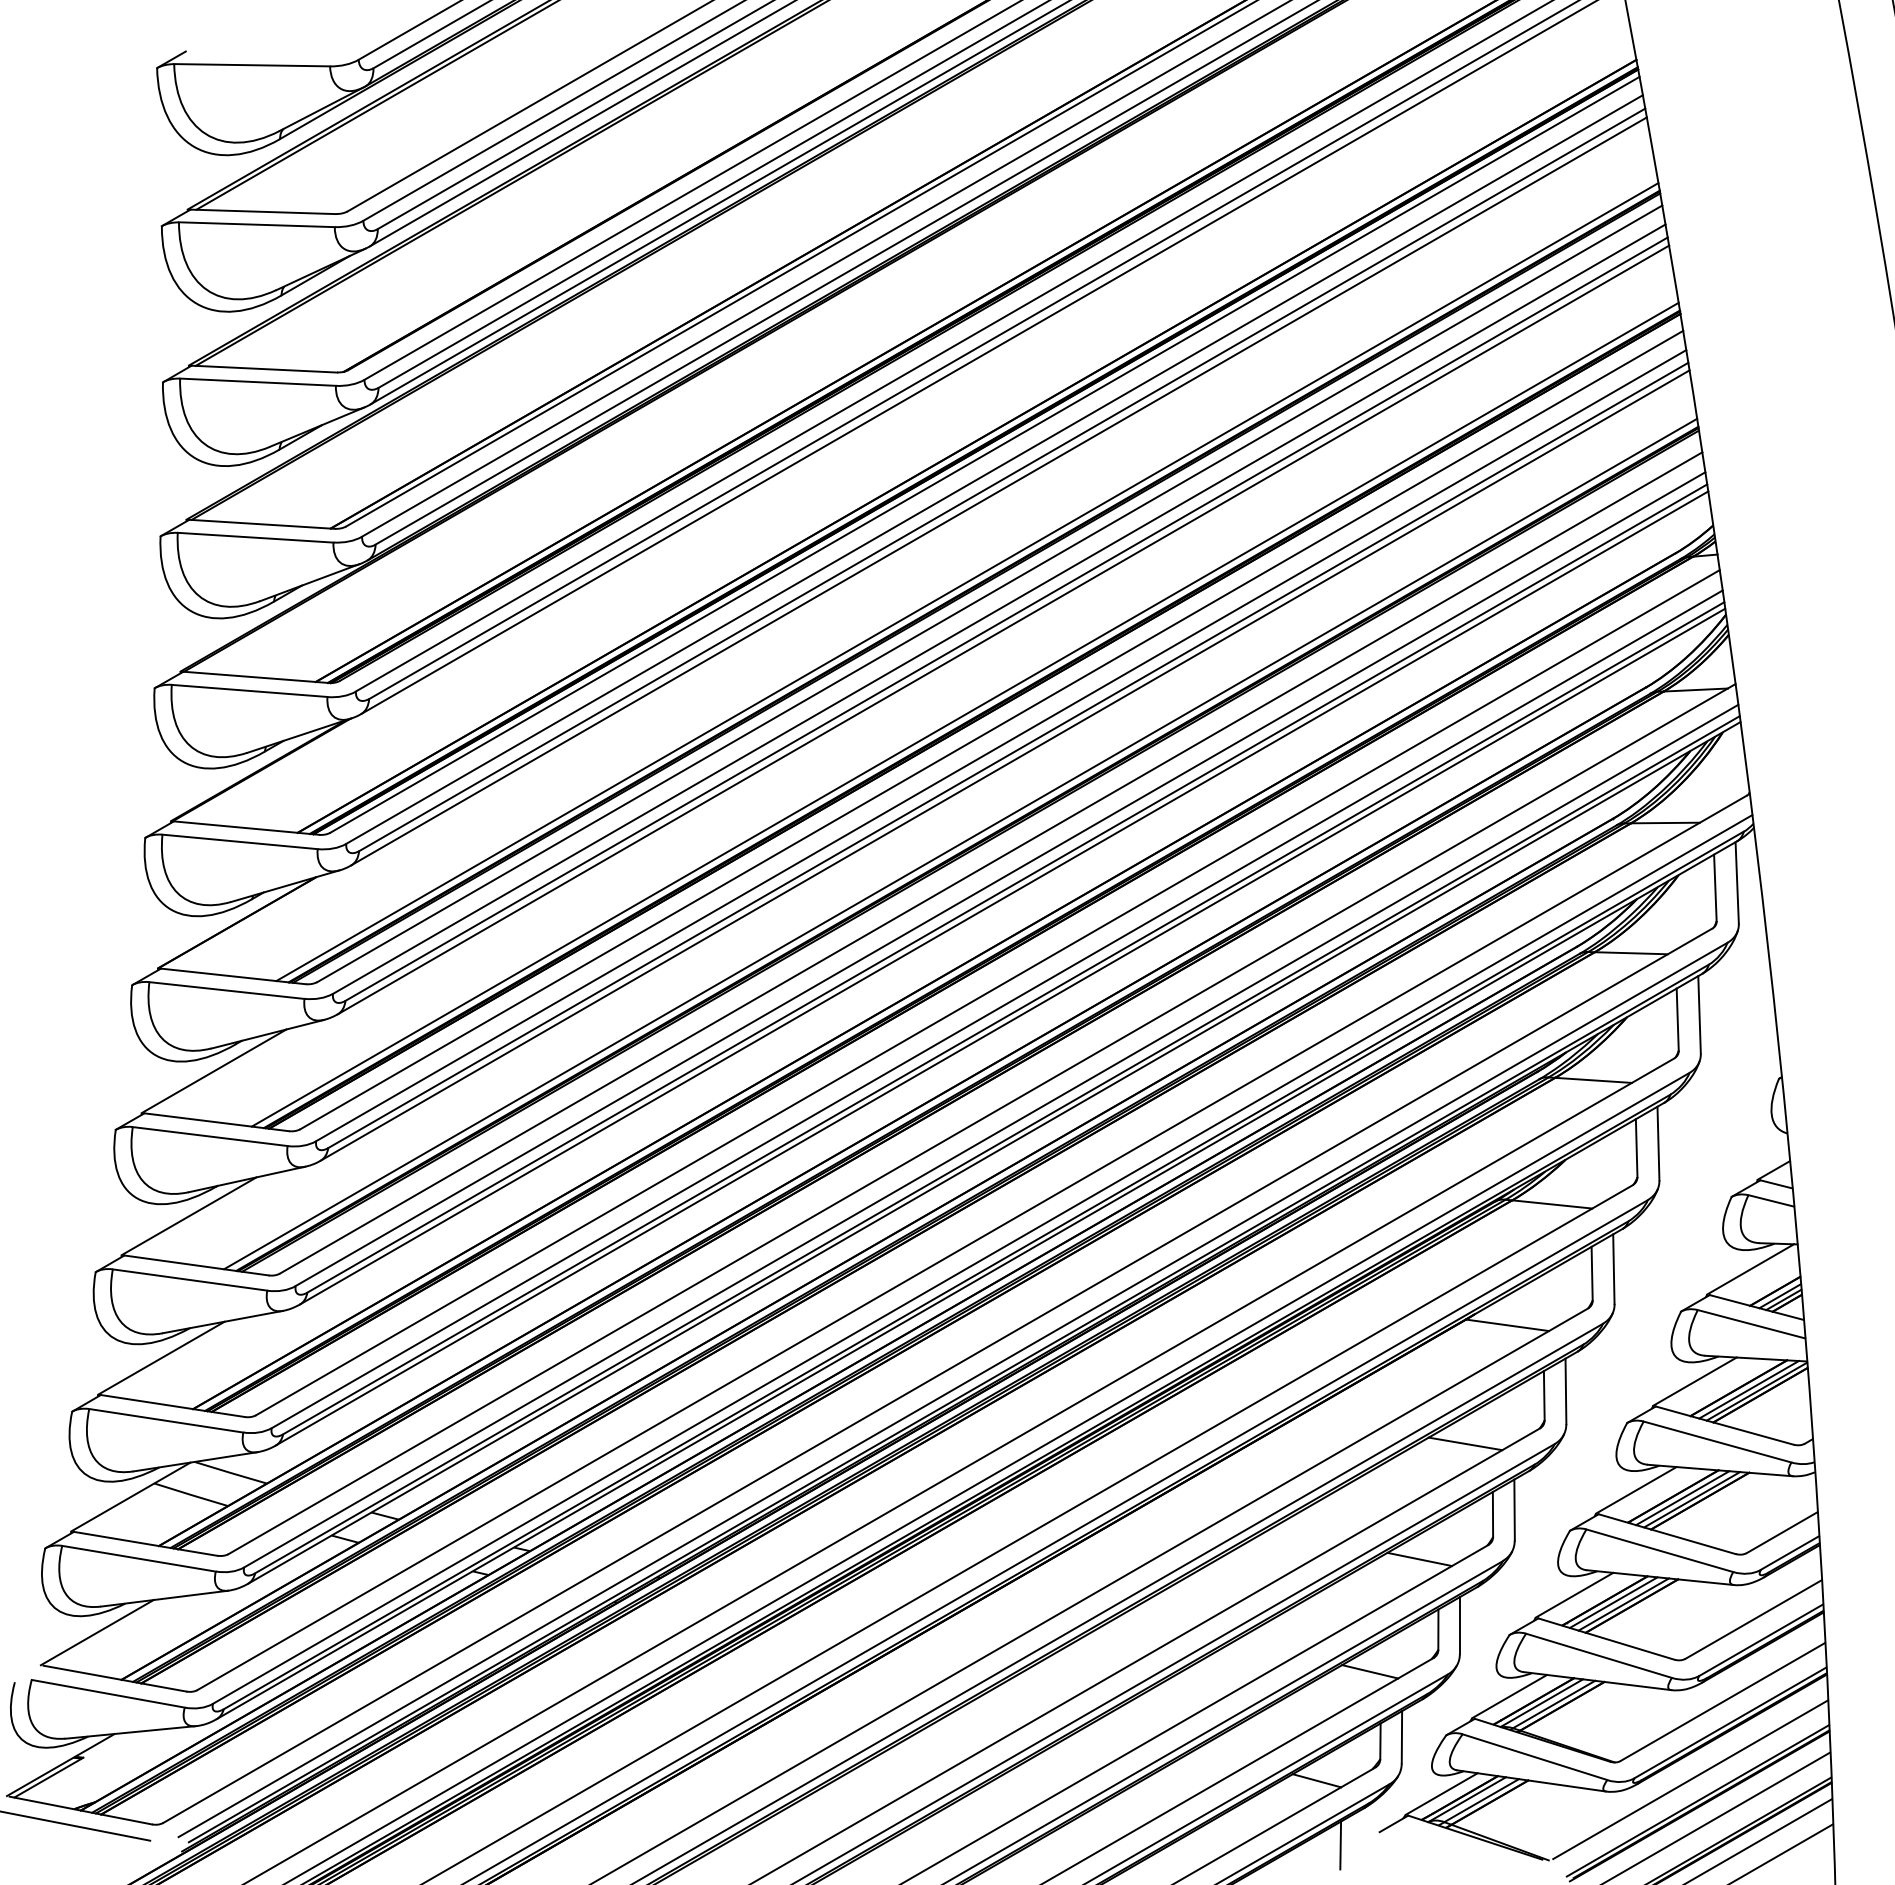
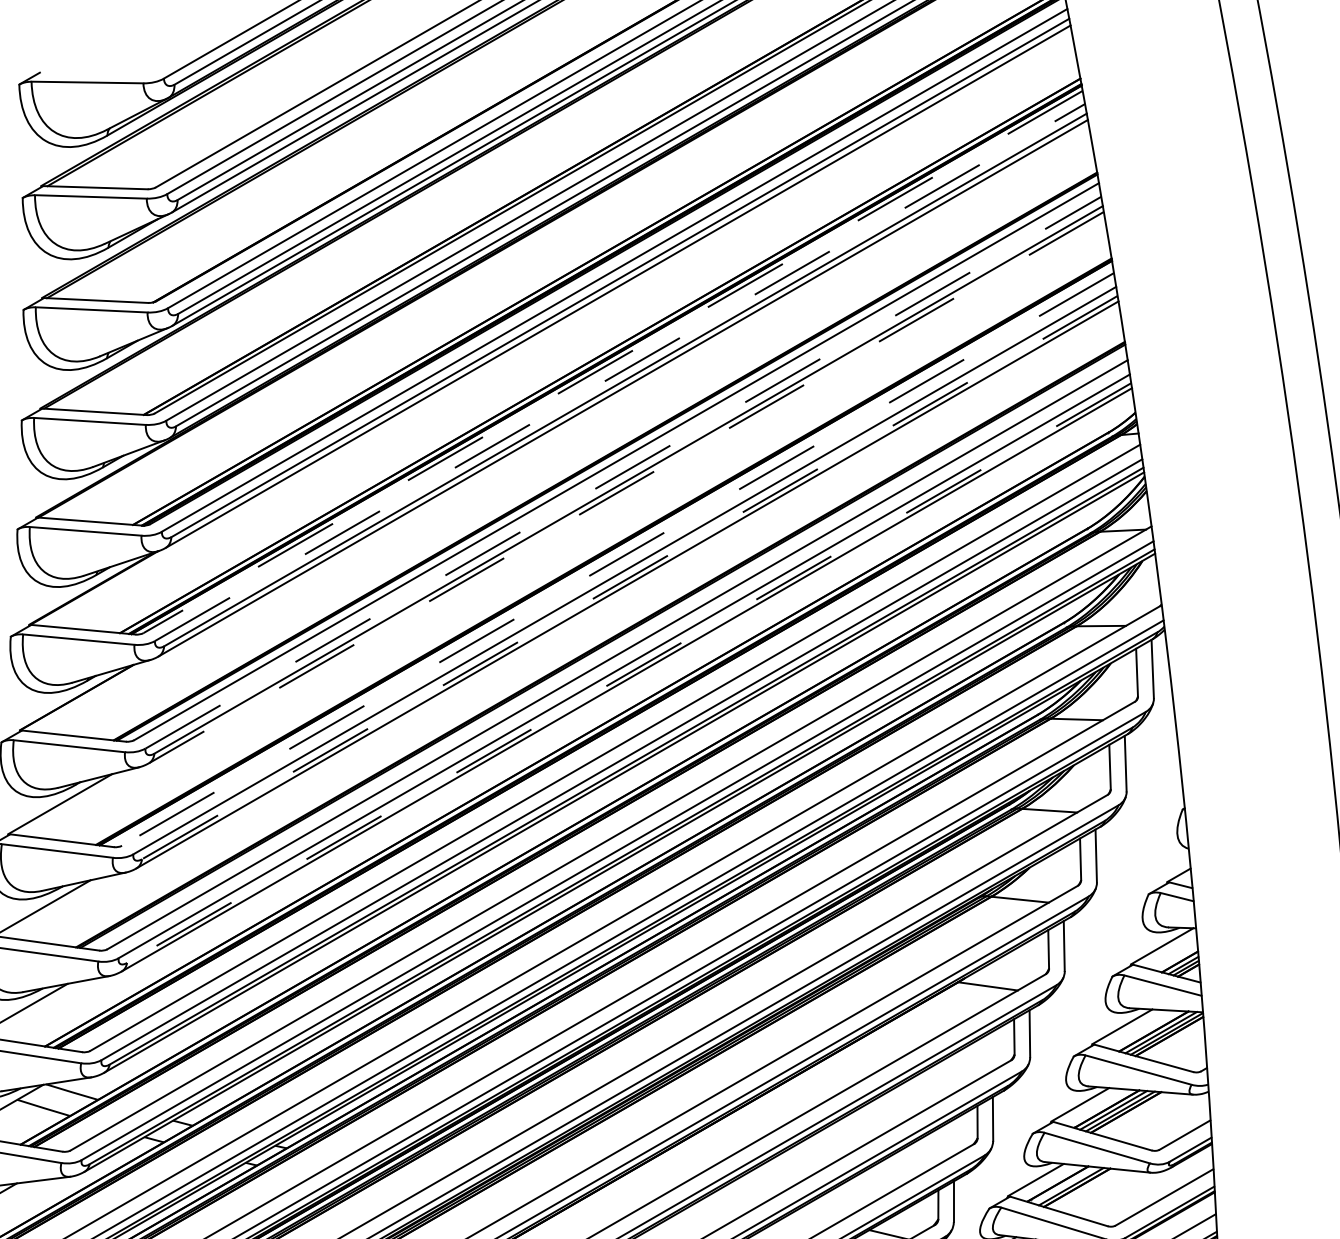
line: (985, 454) -> (613, 361), solid -> dashed
line: (994, 469) -> (619, 372), solid -> dashed
line: (967, 582) -> (600, 453), removed
line: (999, 608) -> (623, 472), solid -> dashed
line: (1003, 629) -> (626, 487), solid -> dashed
line: (964, 714) -> (598, 548), removed
line: (991, 730) -> (617, 559), solid -> dashed
line: (1007, 755) -> (629, 577), solid -> dashed
line: (960, 843) -> (595, 640), removed
line: (1006, 888) -> (628, 673), solid -> dashed
line: (1465, 1443) -> (957, 1071), removed
line: (1419, 1559) -> (924, 1154), removed
line: (1613, 1602) -> (1063, 1185), removed

